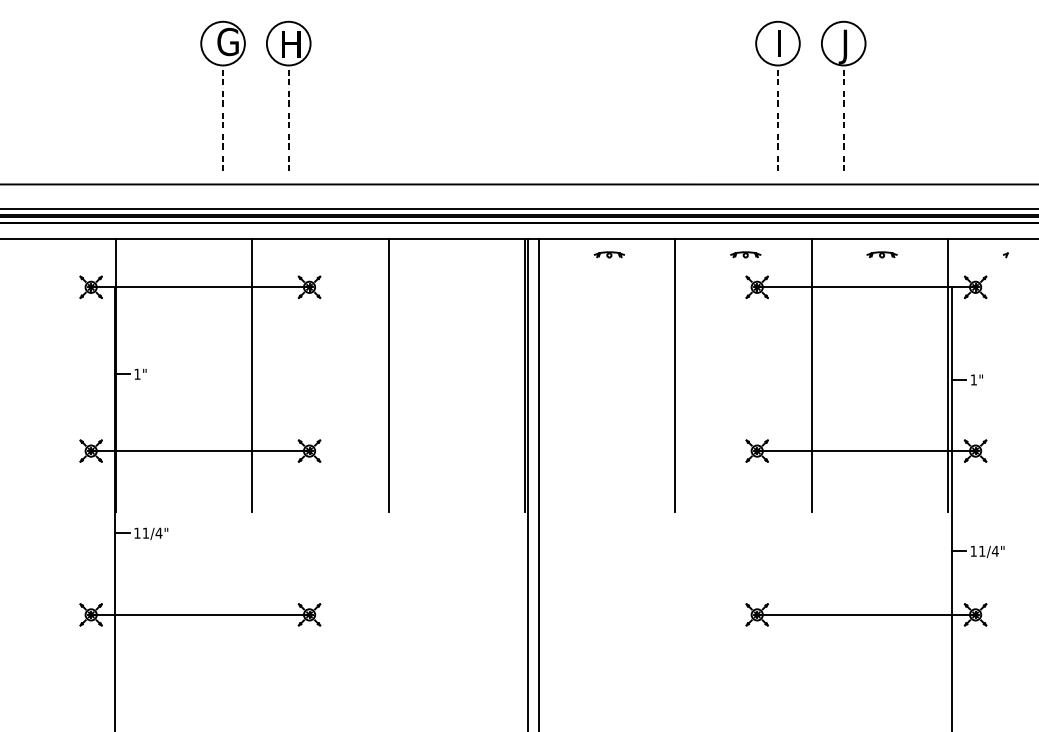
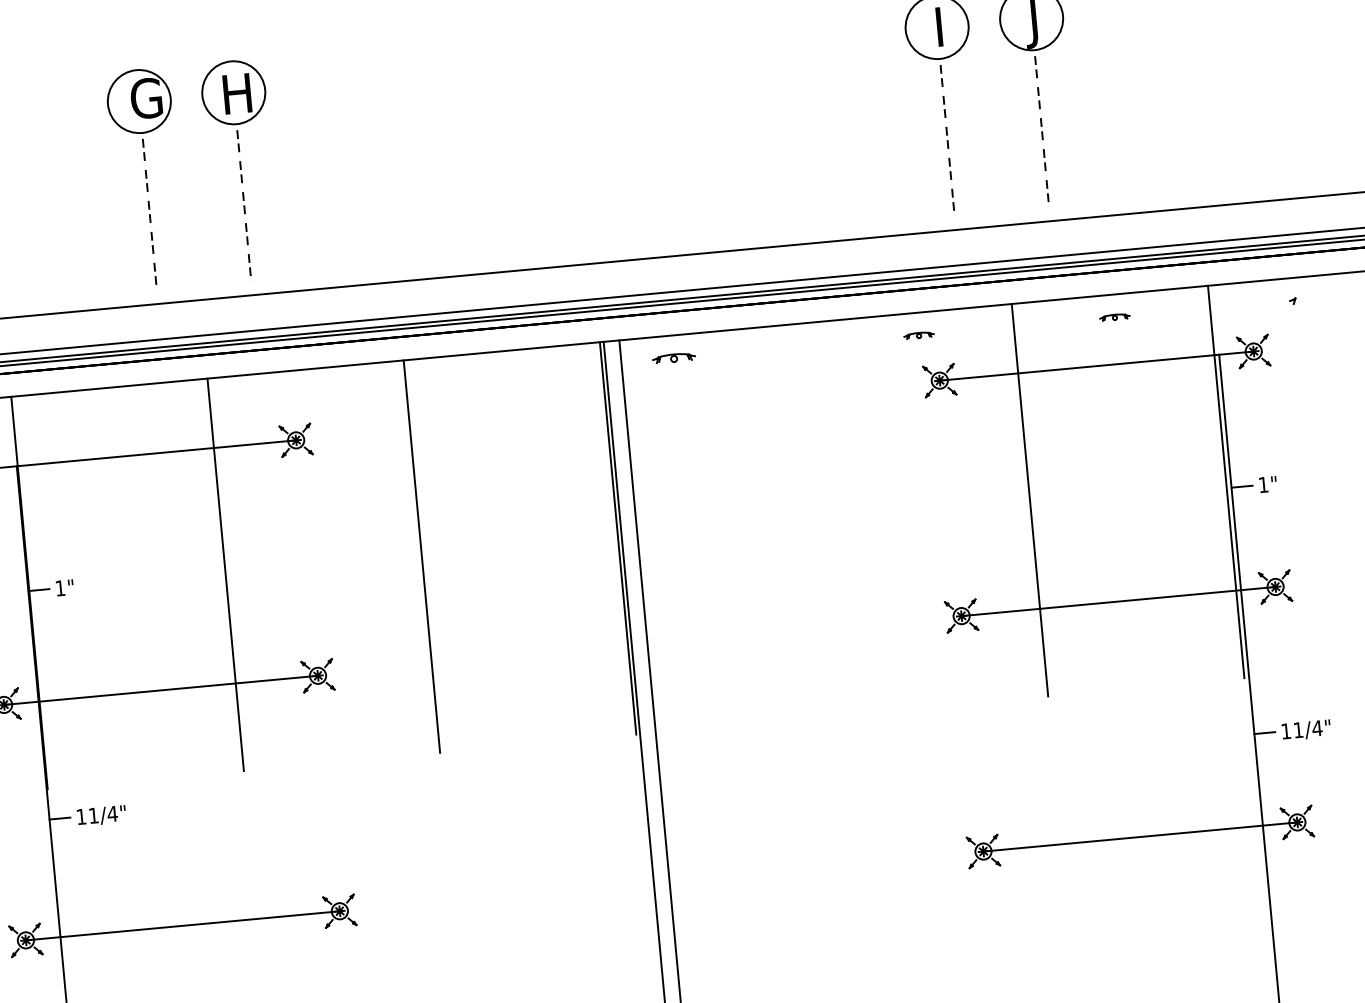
part: (608, 254) -> (672, 357), moved
part: (745, 254) -> (918, 335), size x0.7
part: (881, 254) -> (1114, 316), size x0.7
line: (675, 375) -> (834, 518), removed

